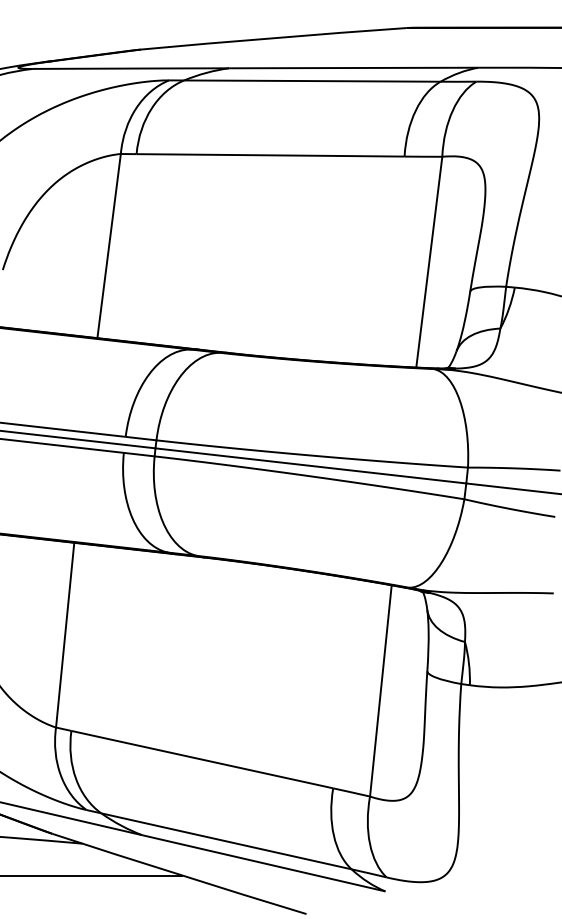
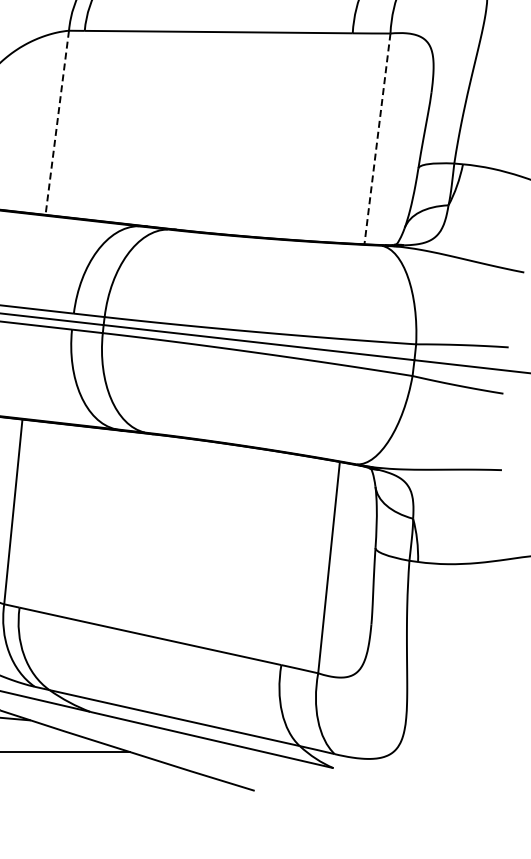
line: (109, 246) -> (57, 123), solid -> dashed
line: (429, 262) -> (377, 139), solid -> dashed

